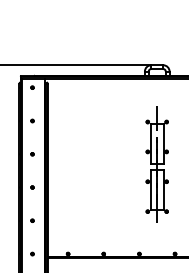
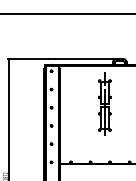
part: (156, 162) -> (104, 103), moved

